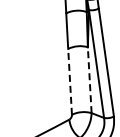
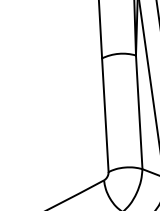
line: (89, 79) -> (138, 111), dashed -> solid
line: (70, 81) -> (106, 114), dashed -> solid

